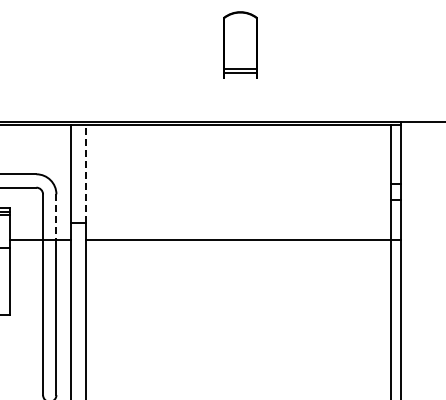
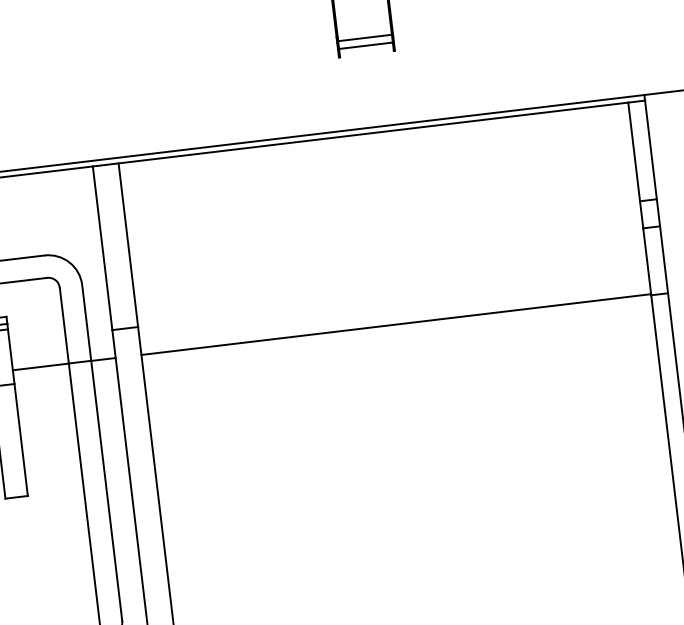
line: (86, 174) -> (128, 245), dashed -> solid
line: (56, 217) -> (86, 323), dashed -> solid

